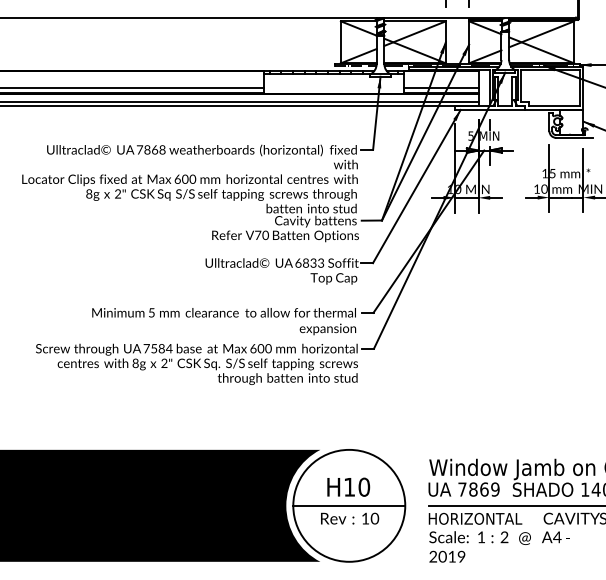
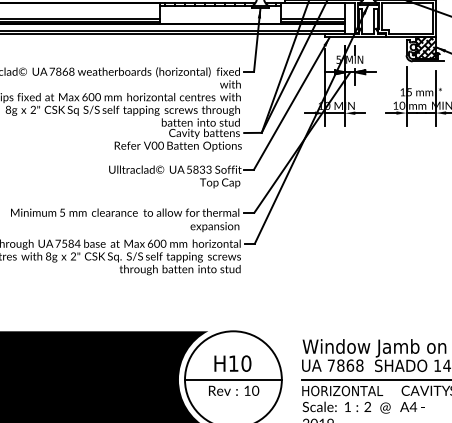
hatch: (571, 122) -> (425, 48), added
text: (257, 234) -> (154, 144), V70 -> V00
text: (298, 262) -> (189, 169), 6833 -> 5833
text: (495, 489) -> (359, 365), 7869 -> 7868

